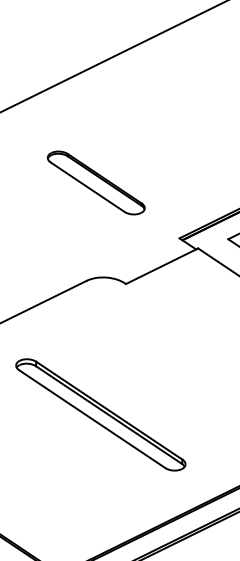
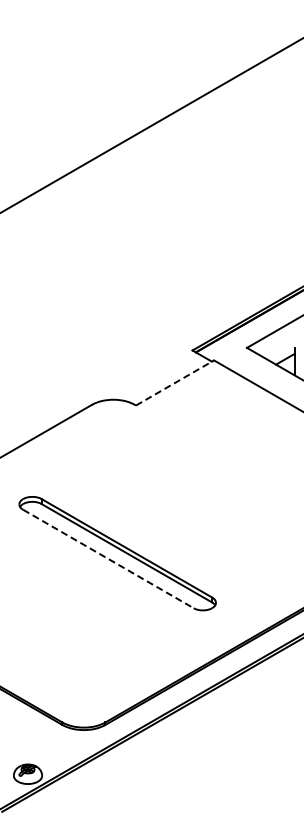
part: (96, 182) -> (95, 294), removed
line: (162, 265) -> (175, 382), solid -> dashed
line: (92, 419) -> (108, 559), solid -> dashed

